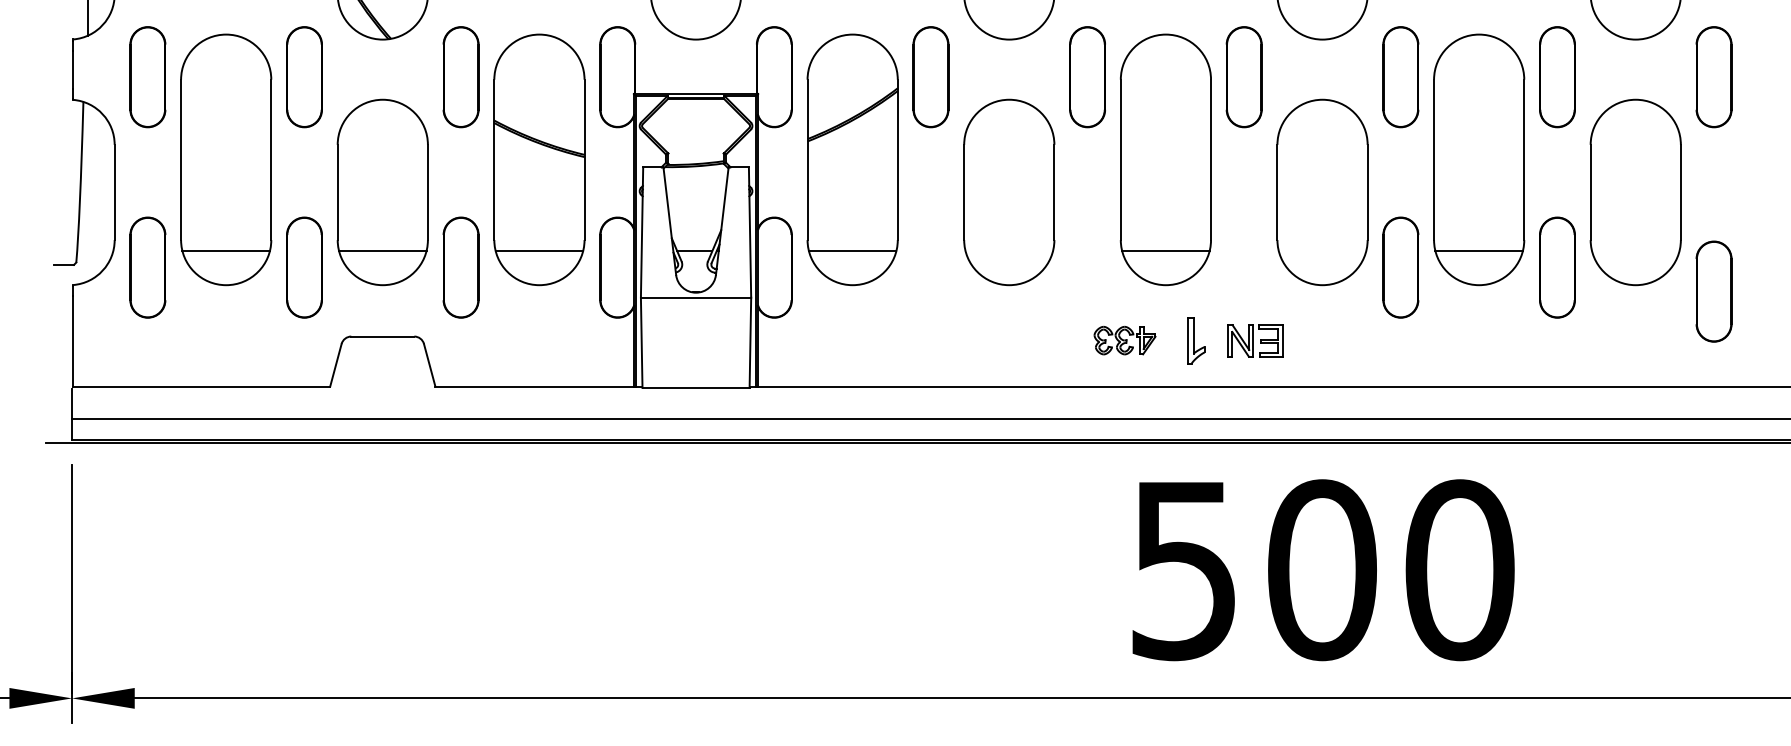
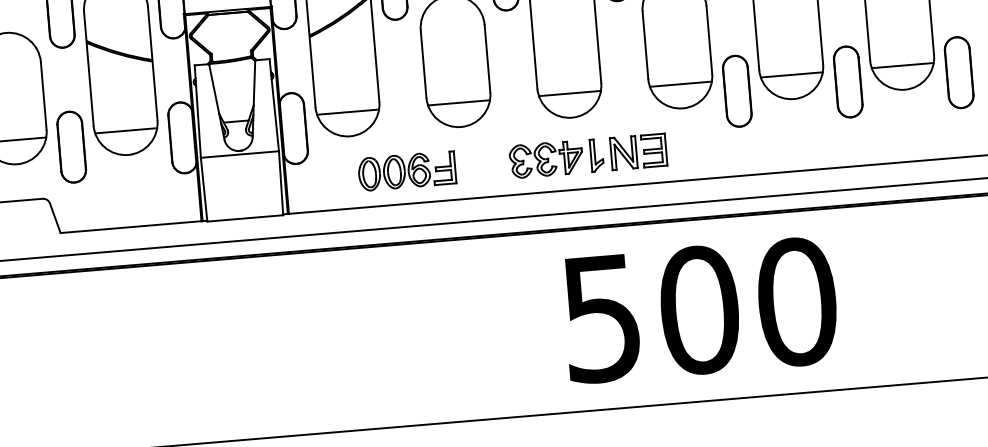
line: (1009, 251) -> (459, 103), added
line: (1322, 251) -> (680, 84), added
line: (1635, 251) -> (902, 65), added
part: (1713, 291) -> (958, 72), moved
part: (928, 340) -> (407, 171), added
part: (1124, 340) -> (545, 159), size x1.67
part: (1255, 340) -> (638, 151), size x1.43

